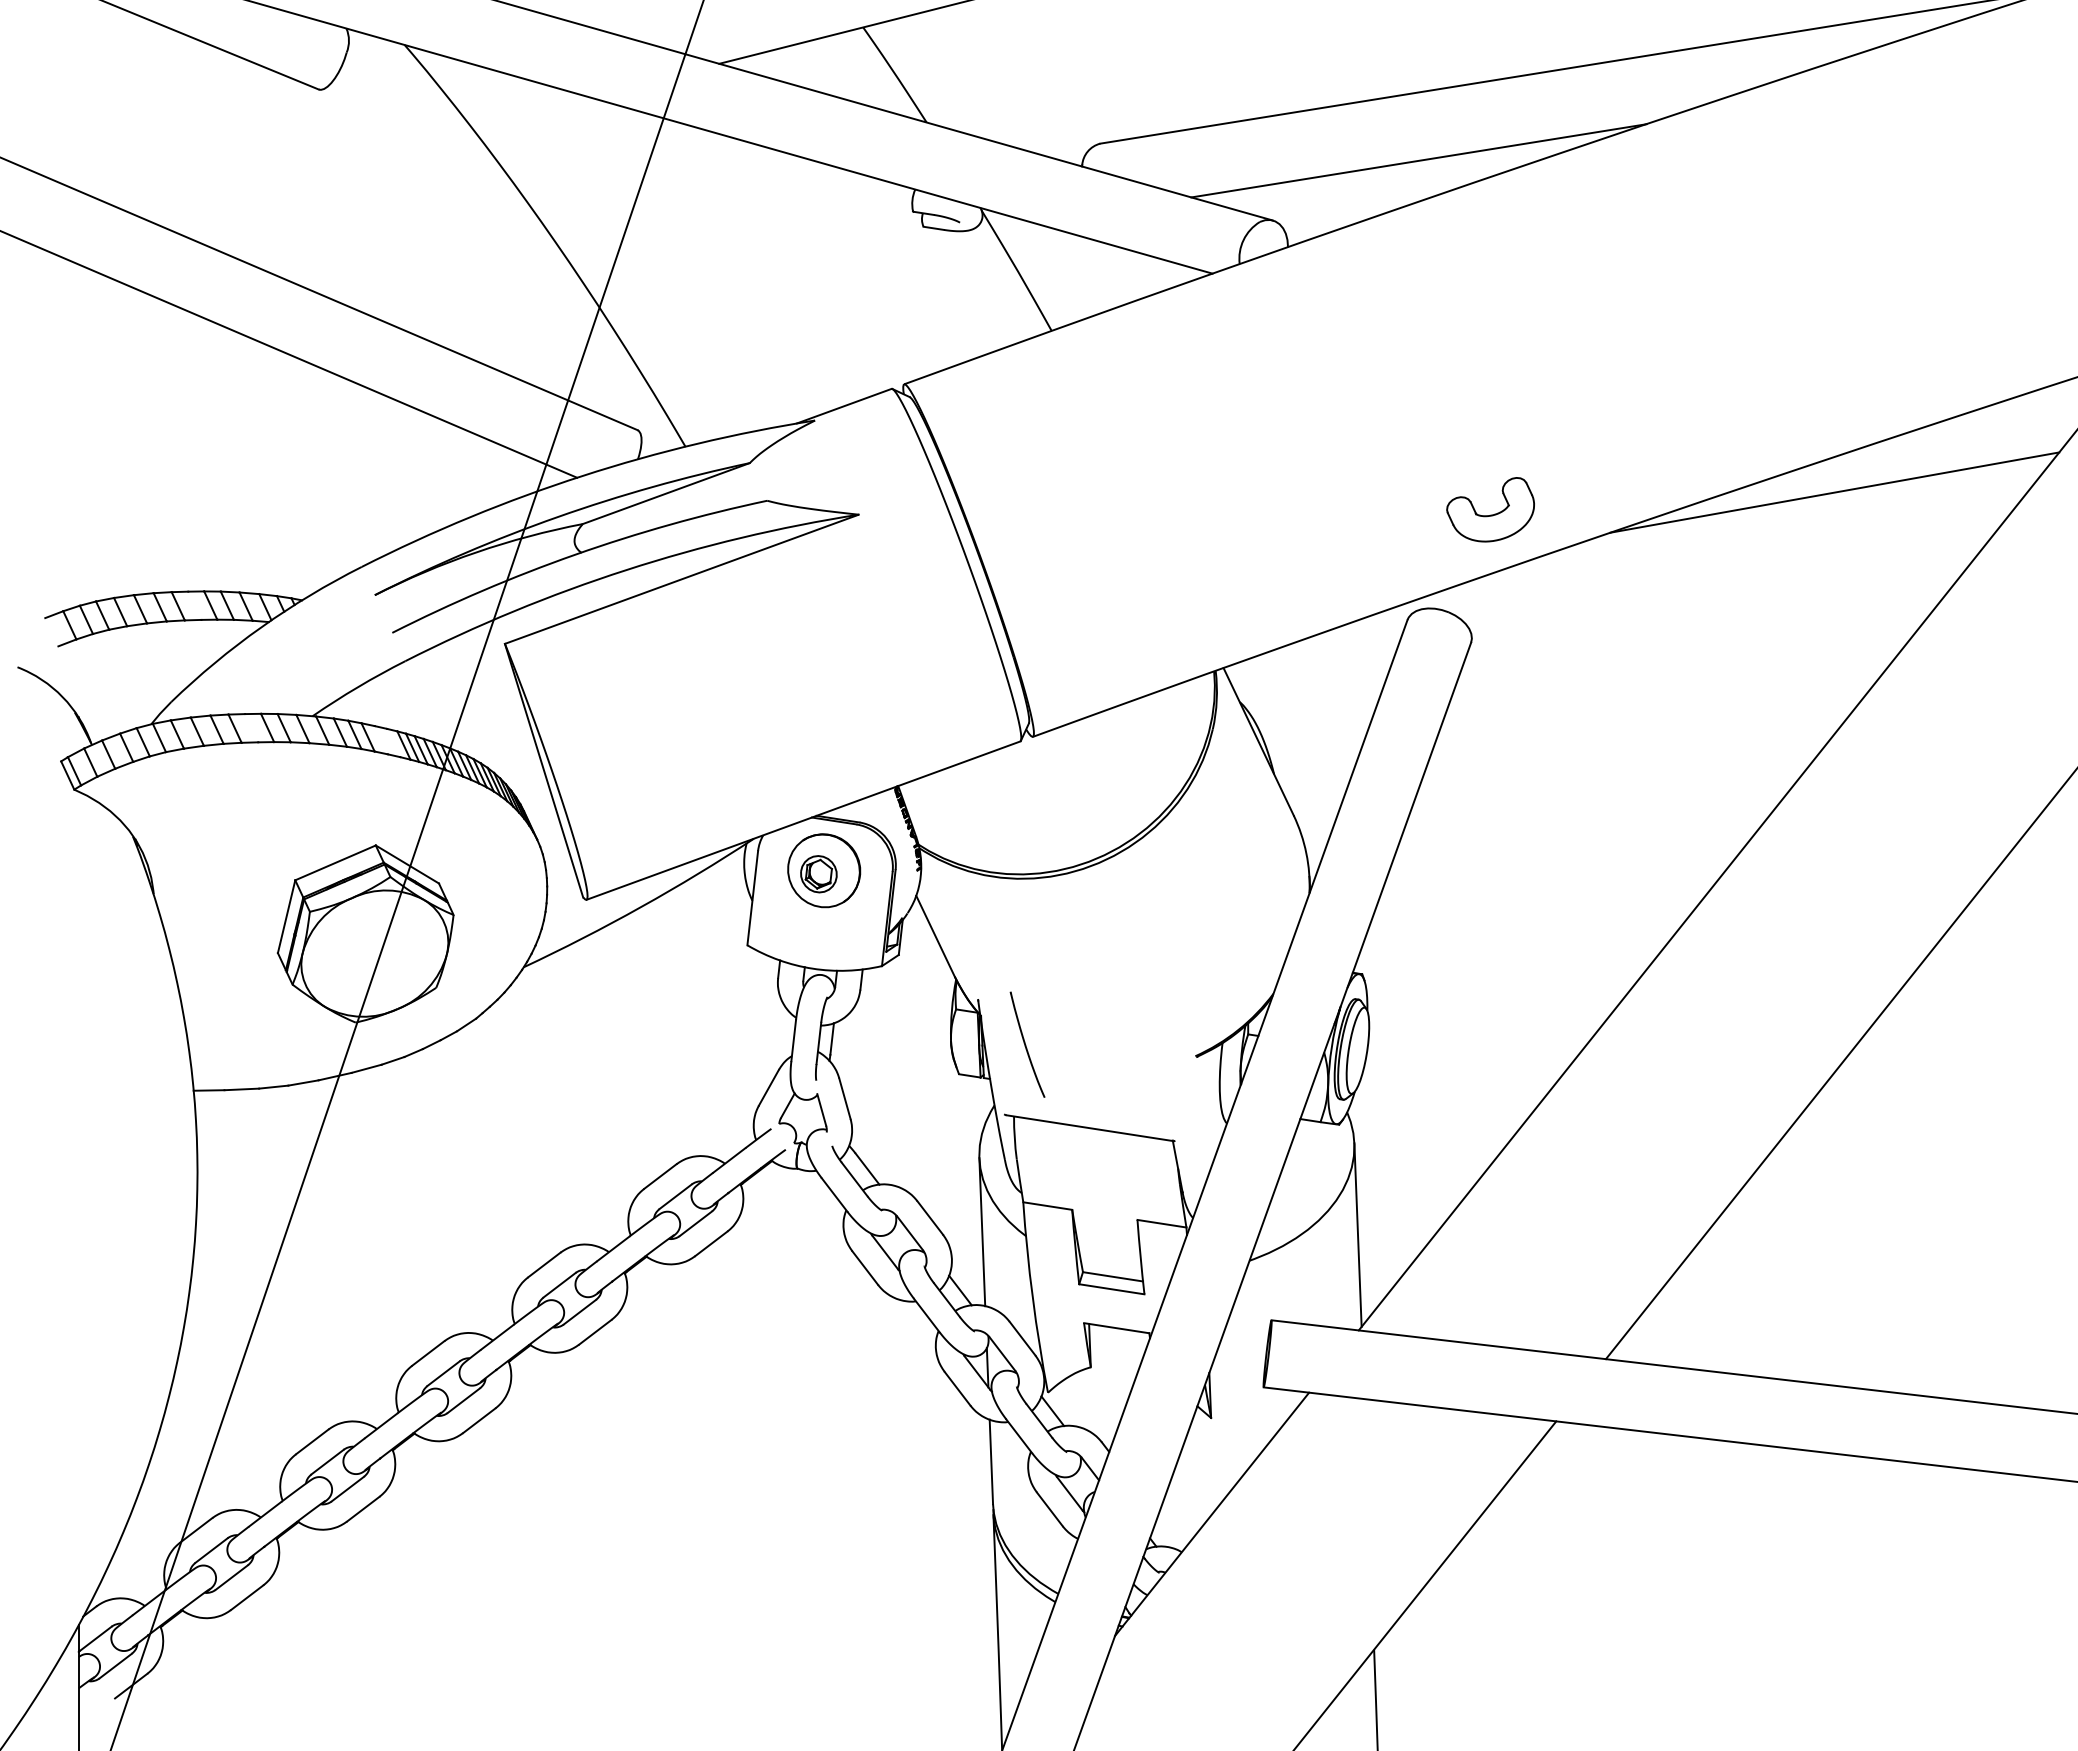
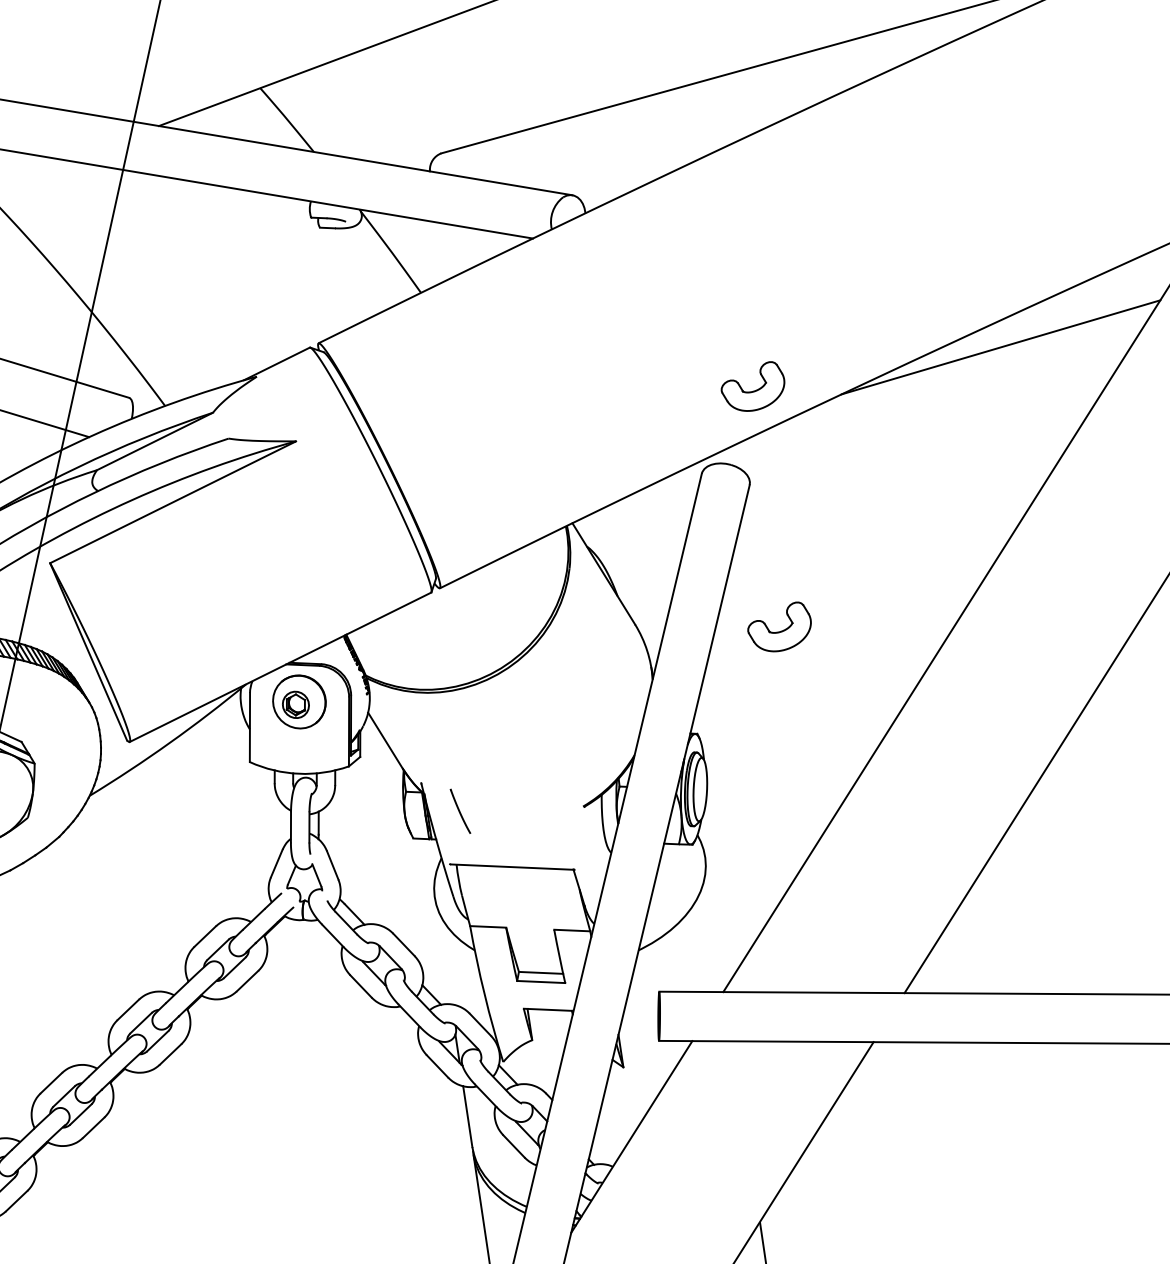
line: (1418, 160) -> (673, 140), removed
part: (1490, 841) -> (779, 627), added
part: (1027, 1044) -> (460, 811), size x0.6
line: (982, 1232) -> (443, 951), removed
line: (1357, 1234) -> (714, 922), removed

